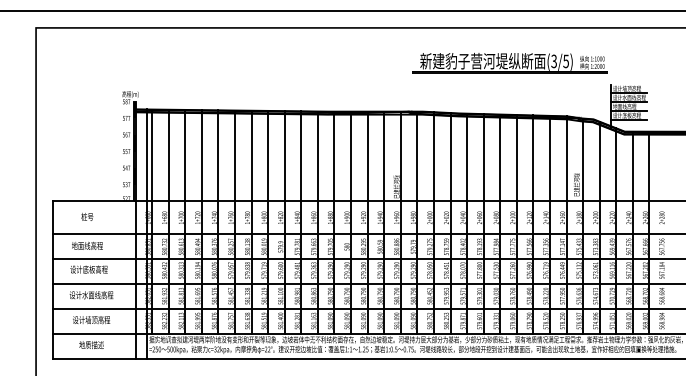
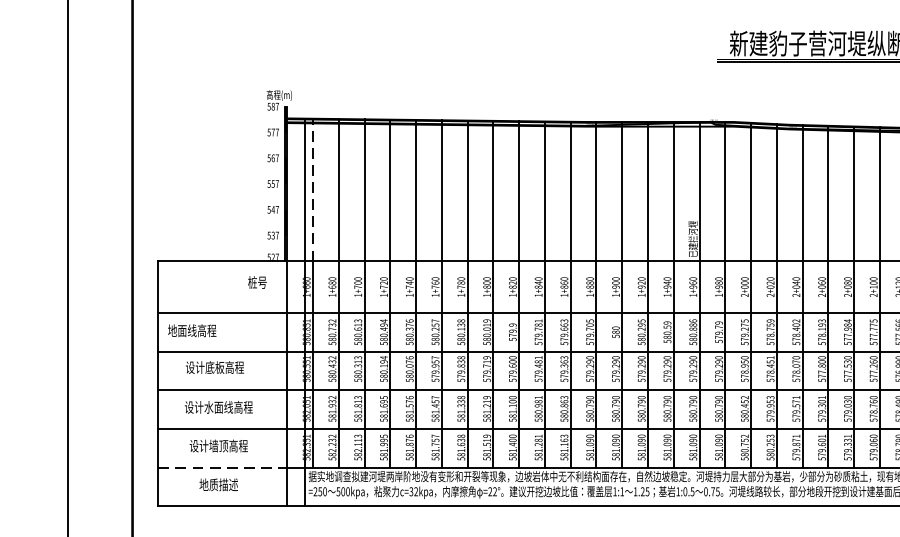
line: (152, 155) -> (313, 190), solid -> dashed
text: (87, 216) -> (257, 281), moved
text: (87, 245) -> (192, 330), moved
line: (94, 333) -> (223, 466), solid -> dashed

